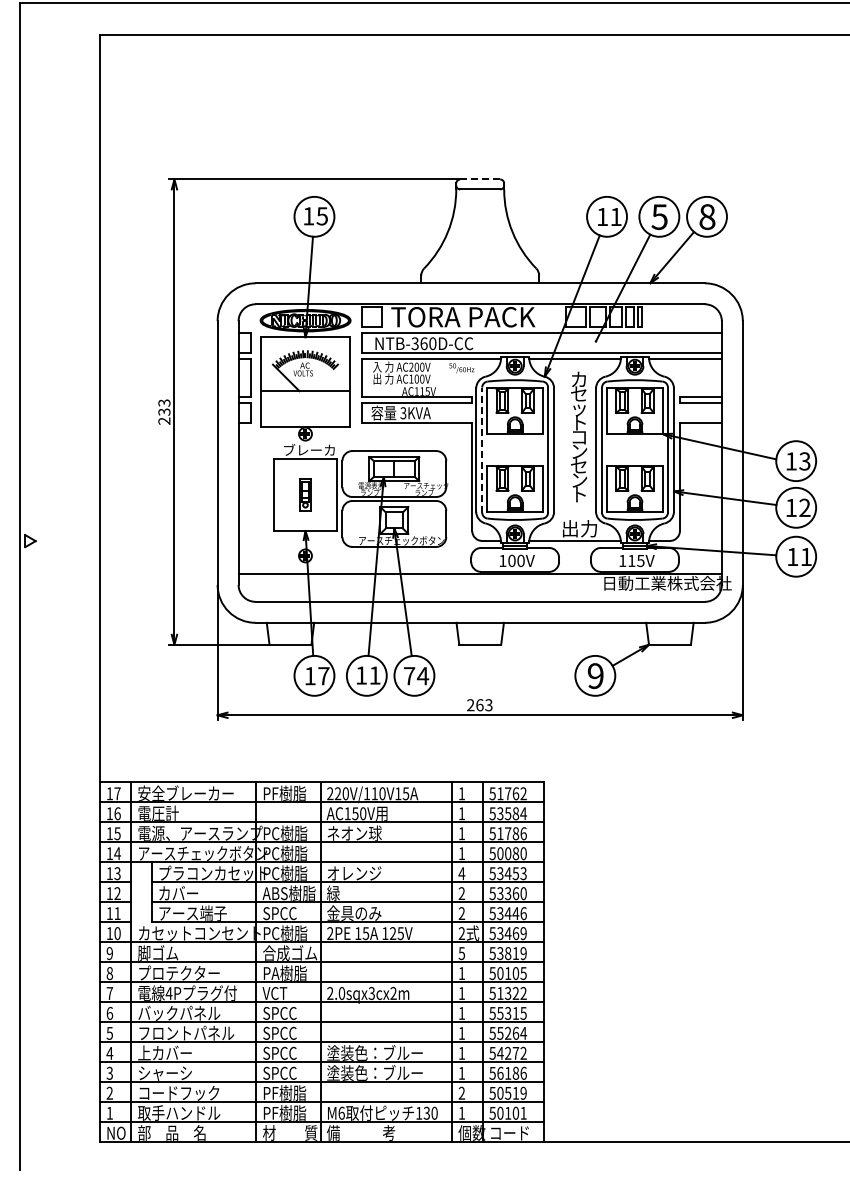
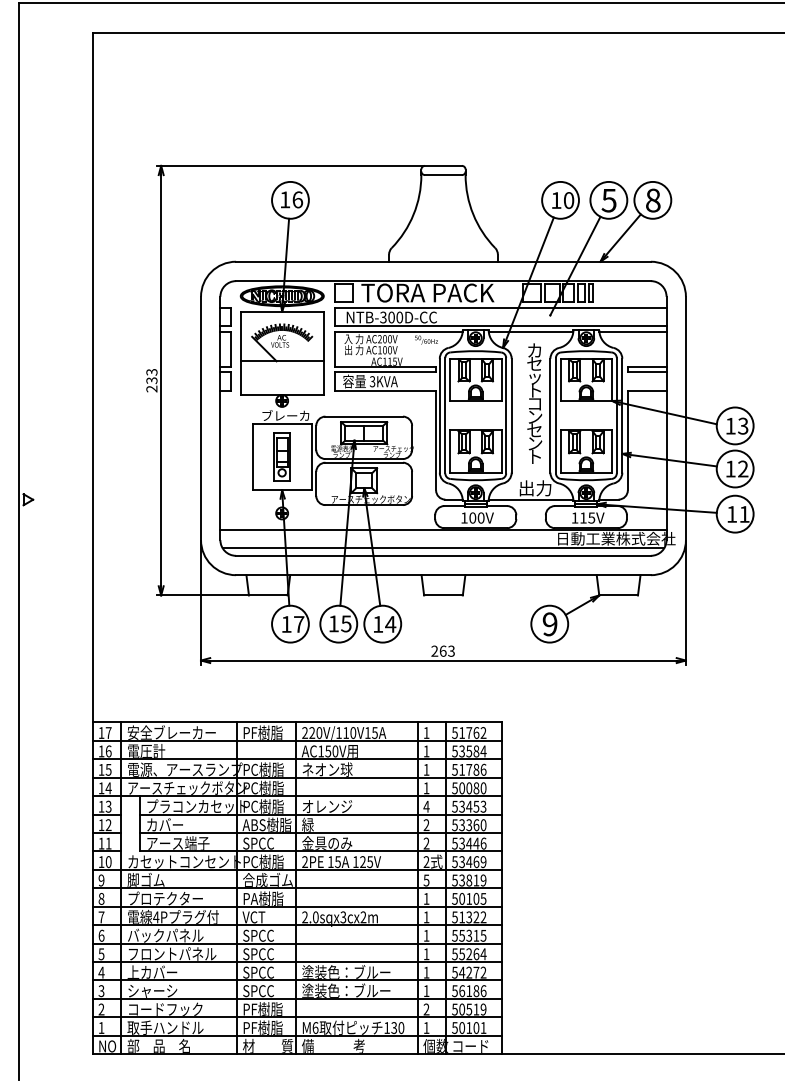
line: (480, 179) -> (443, 165), dashed -> solid
text: (322, 216) -> (297, 200), 15 -> 16
text: (615, 216) -> (568, 200), 11 -> 10
text: (423, 343) -> (391, 317), NTB-360D-CC -> NTB-300D-CC
line: (482, 450) -> (445, 416), dashed -> solid
part: (305, 494) -> (282, 456), size x1.67
line: (480, 593) -> (443, 548), added
text: (374, 675) -> (345, 623), 11 -> 15
text: (409, 676) -> (378, 624), 74 -> 14

